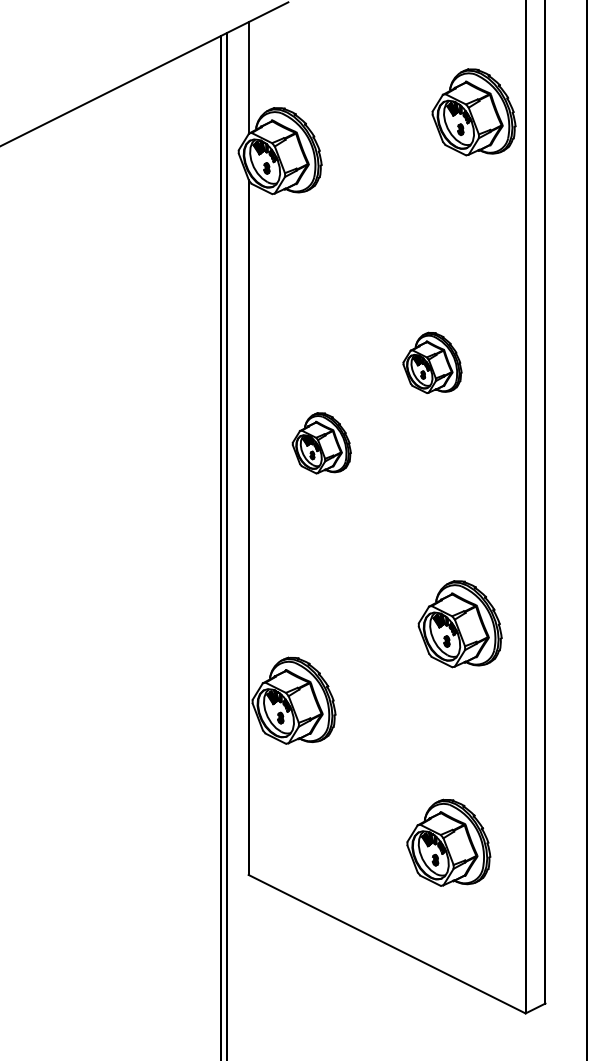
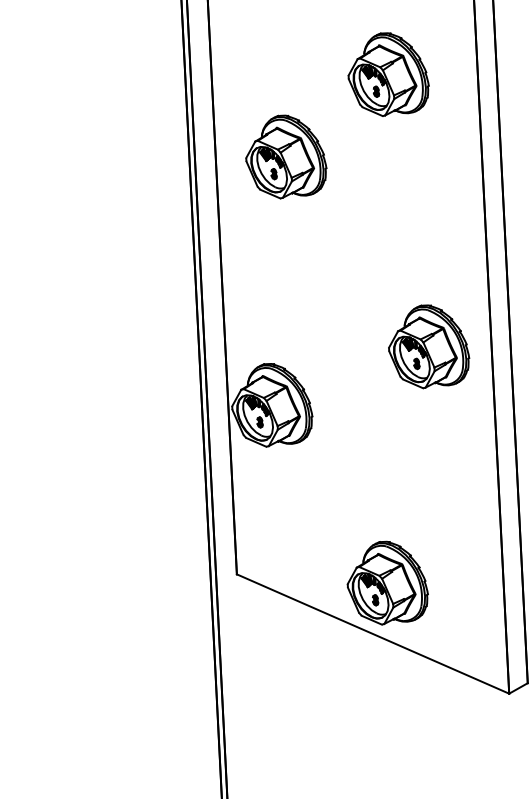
part: (432, 362) -> (388, 74), size x1.43
part: (321, 443) -> (285, 157), size x1.43
part: (459, 624) -> (428, 346), moved
part: (448, 842) -> (387, 582), moved

